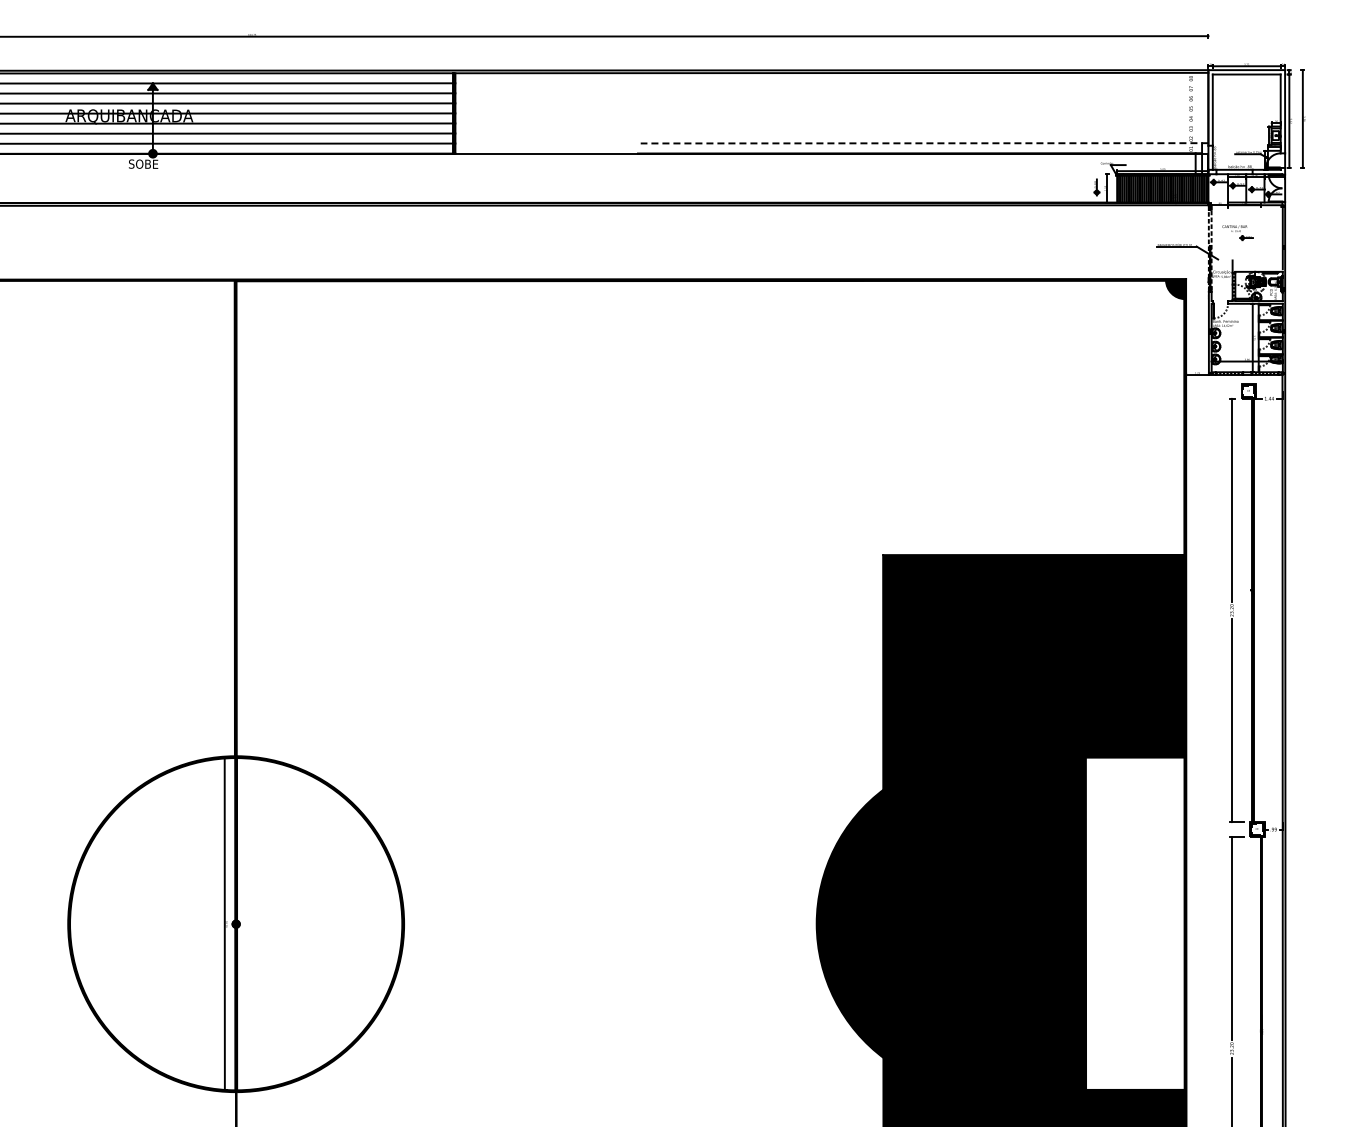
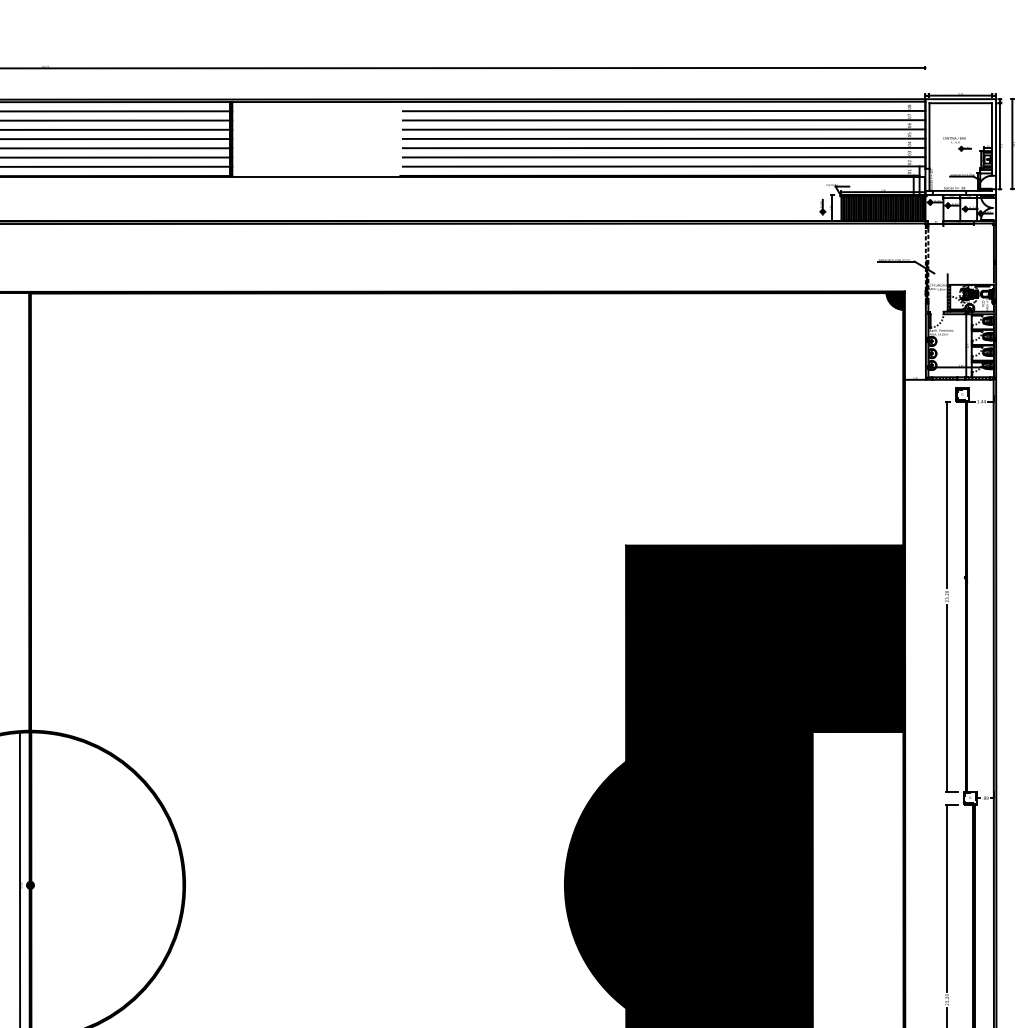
line: (924, 82) -> (664, 110), added
line: (924, 92) -> (664, 119), added
line: (924, 103) -> (664, 129), added
line: (924, 113) -> (664, 139), added
line: (924, 123) -> (664, 148), added
line: (924, 133) -> (664, 157), added
line: (924, 143) -> (664, 166), dashed -> solid
part: (1237, 233) -> (956, 144), moved

